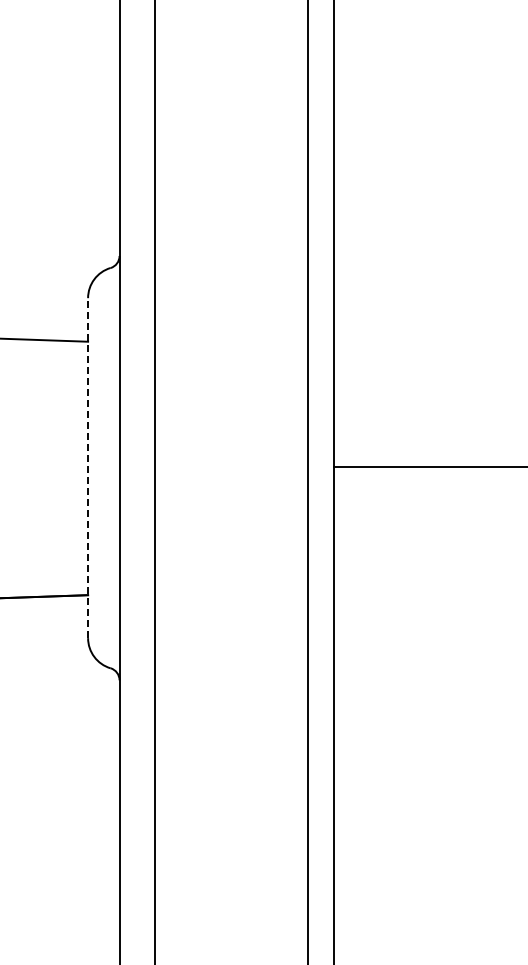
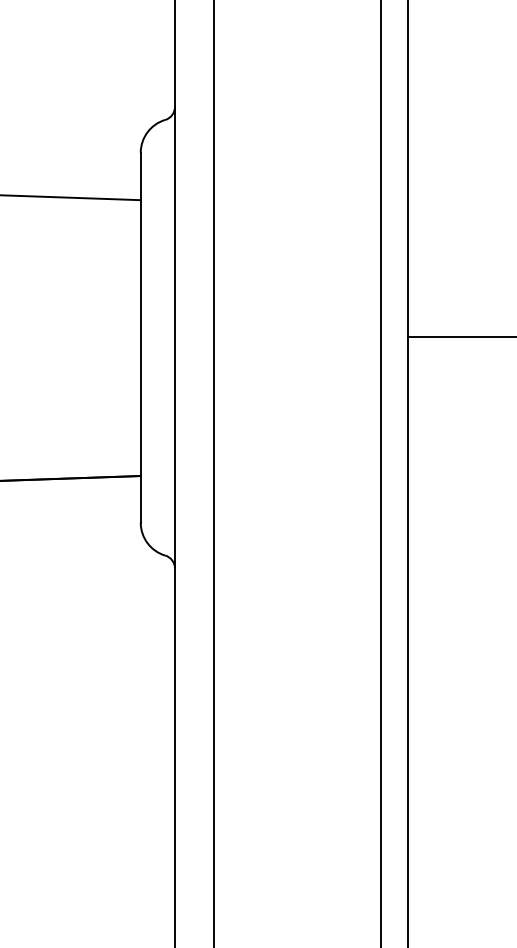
line: (88, 468) -> (141, 338), dashed -> solid

